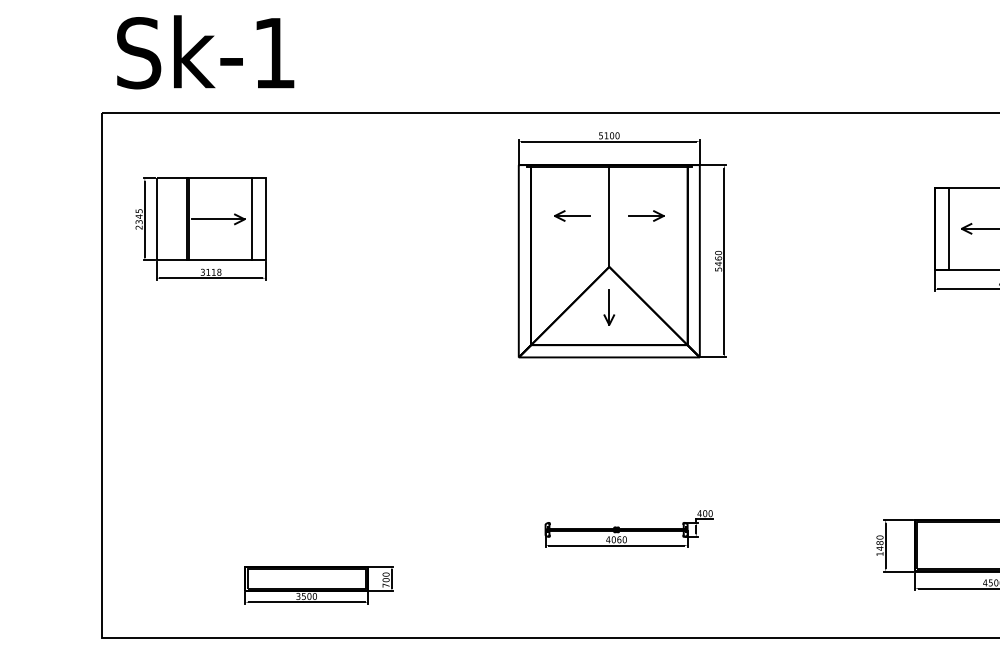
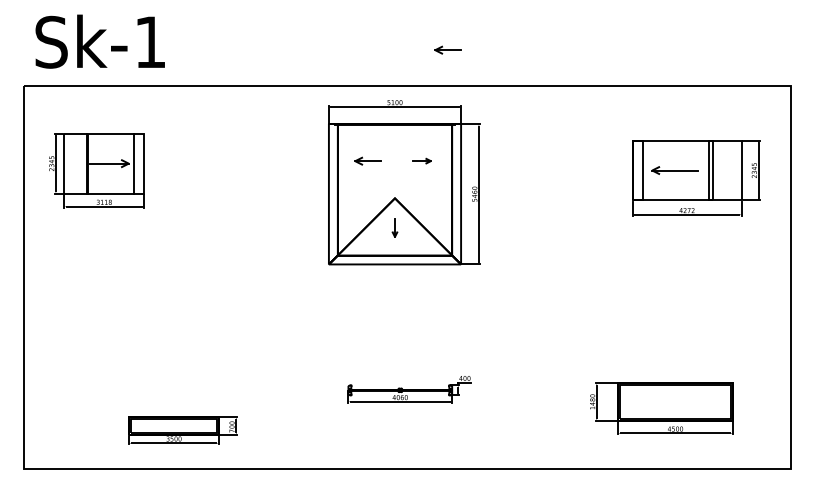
part: (681, 63) -> (447, 49), added
part: (645, 215) -> (421, 160), size x0.7
line: (610, 216) -> (395, 161), removed
part: (608, 306) -> (394, 227), size x0.7

